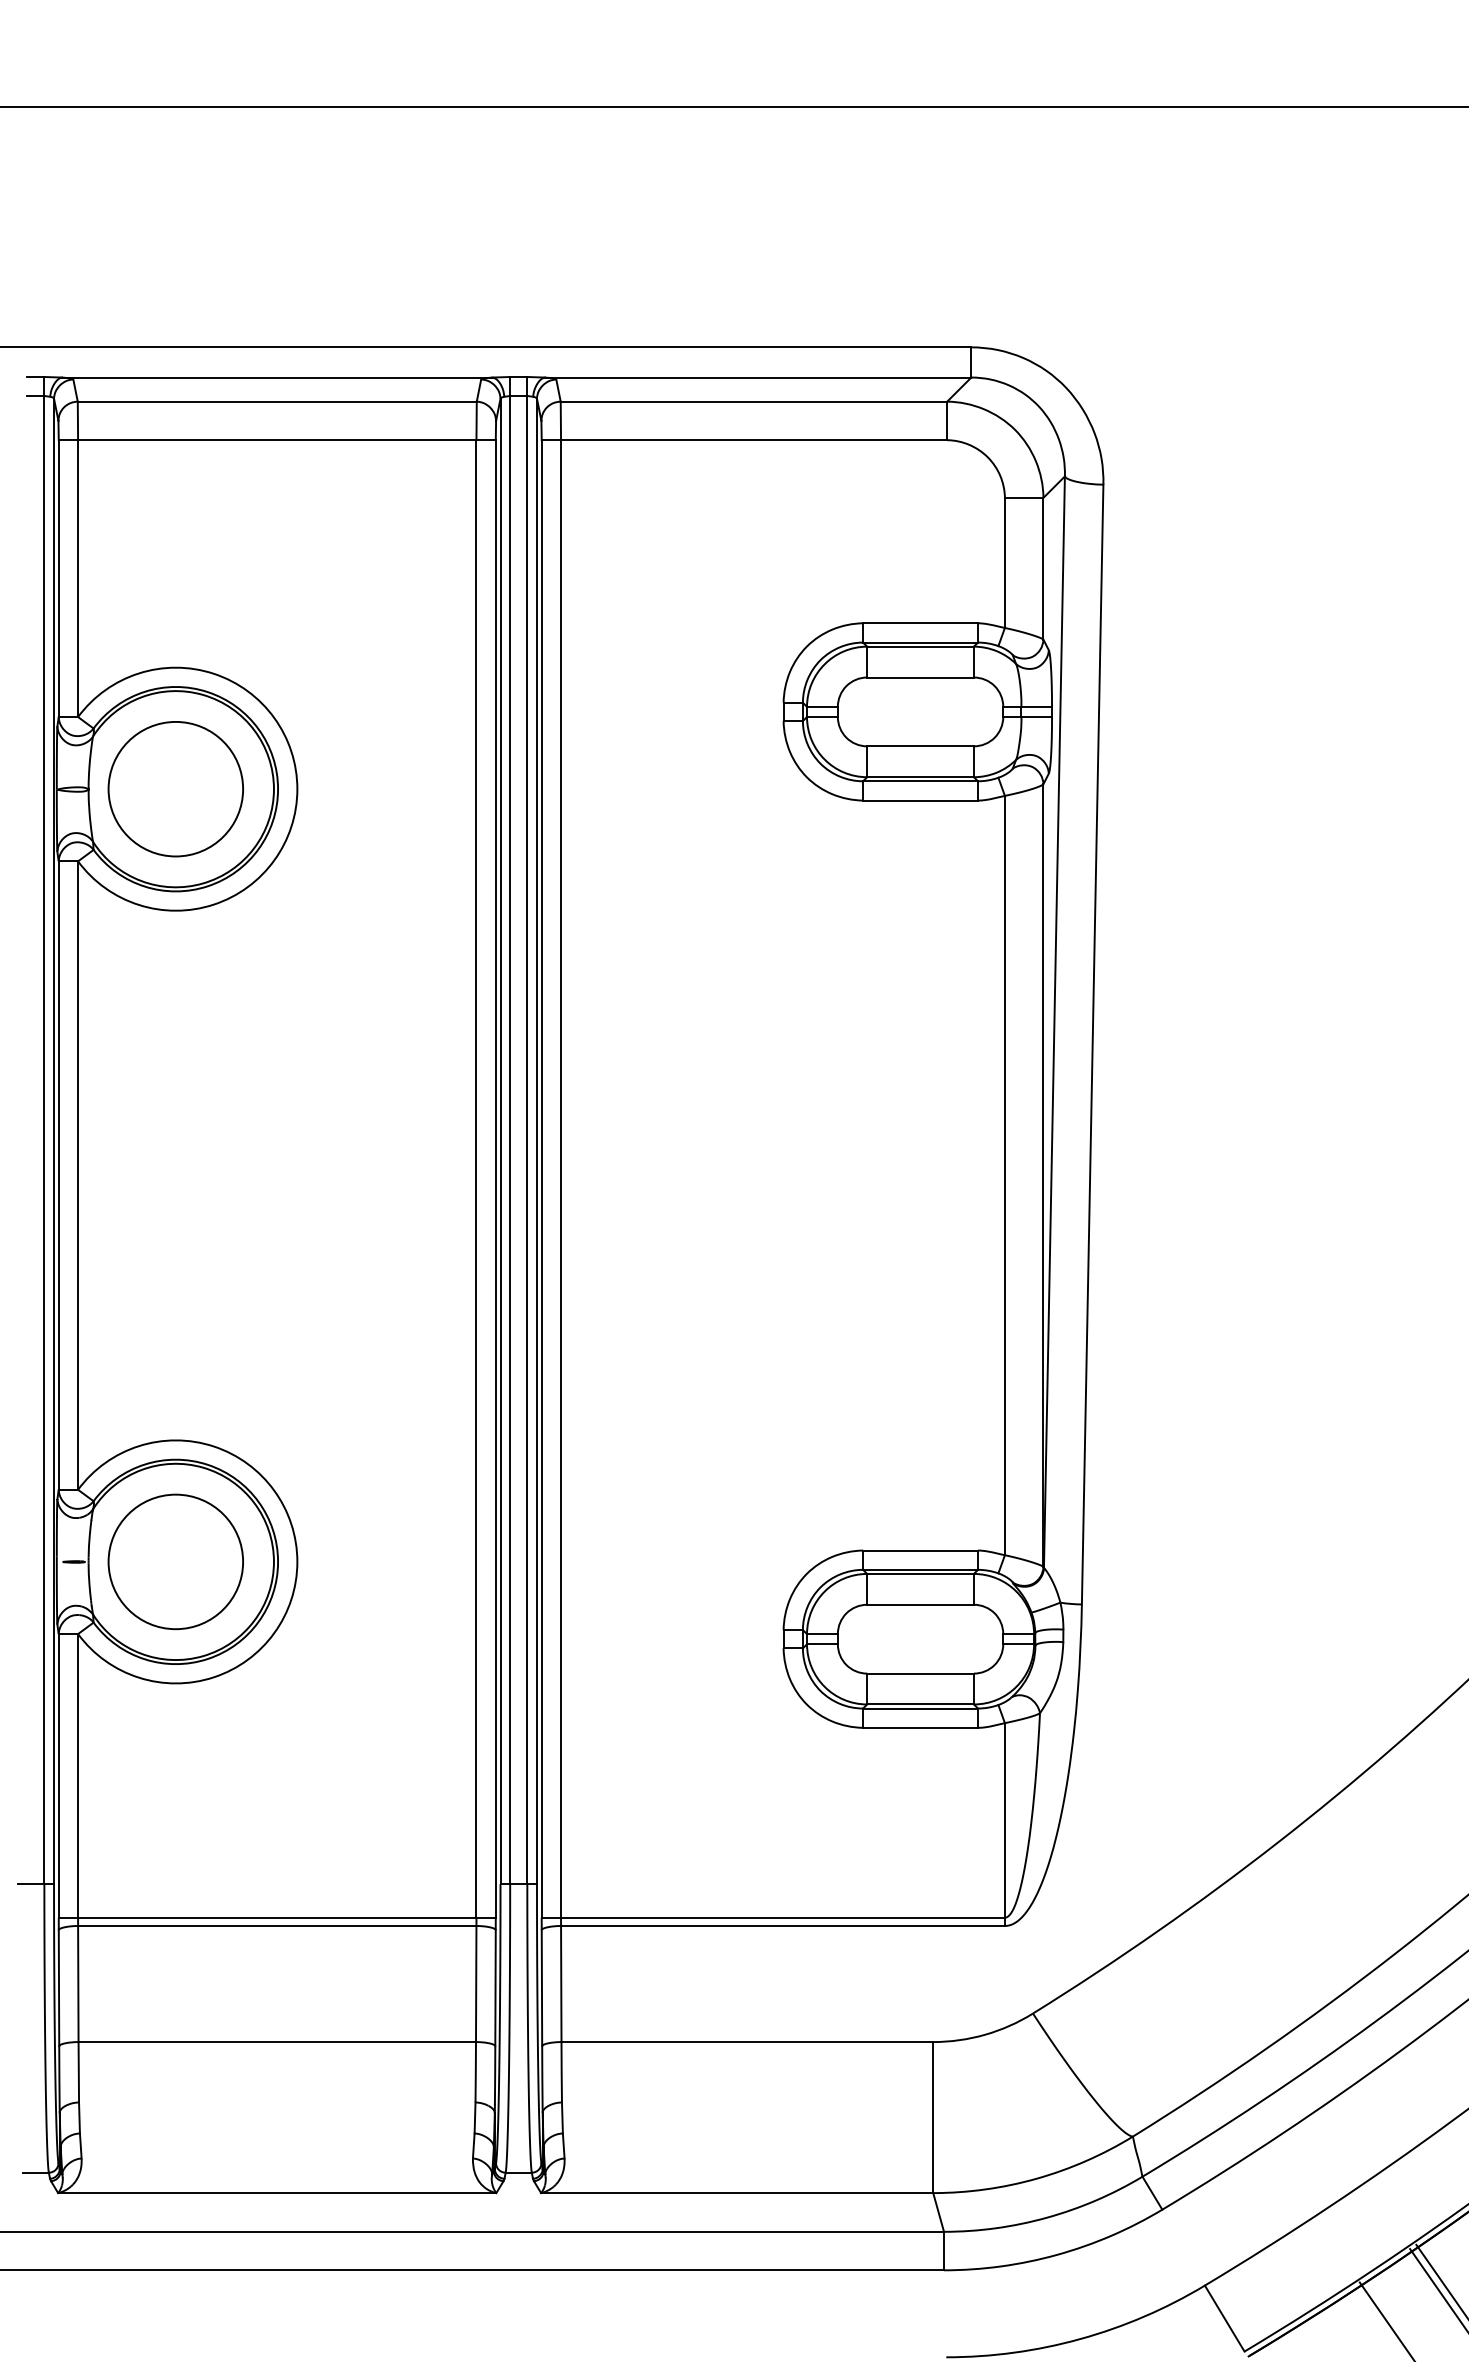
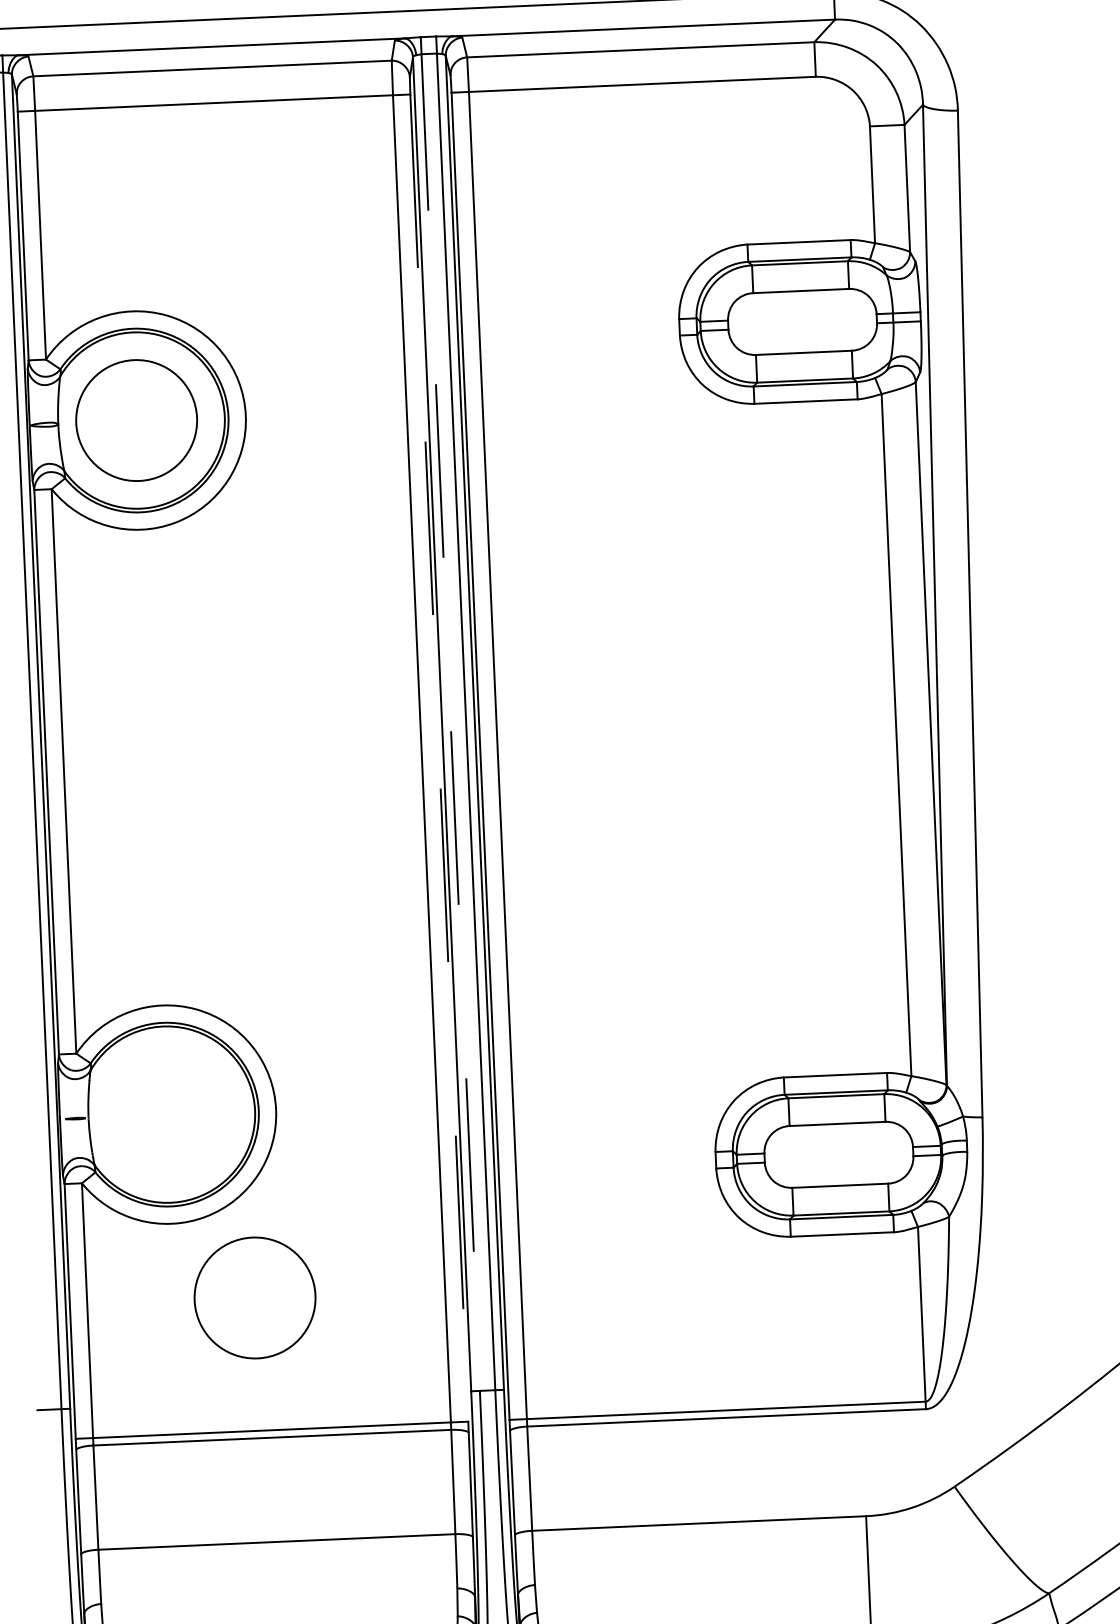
line: (510, 1130) -> (450, 714), solid -> dashed
line: (495, 1178) -> (439, 757), solid -> dashed
circle: (175, 1561) -> (254, 1297), moved

